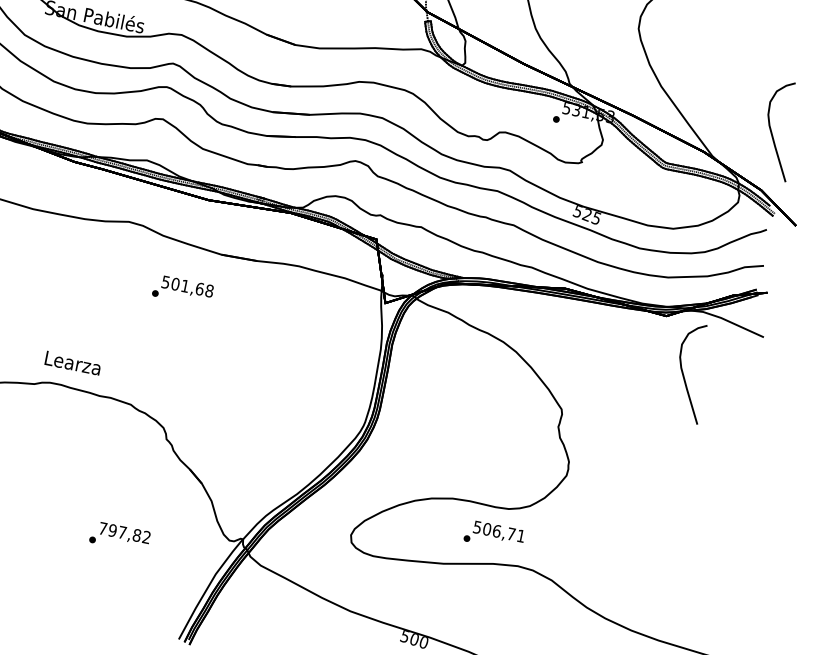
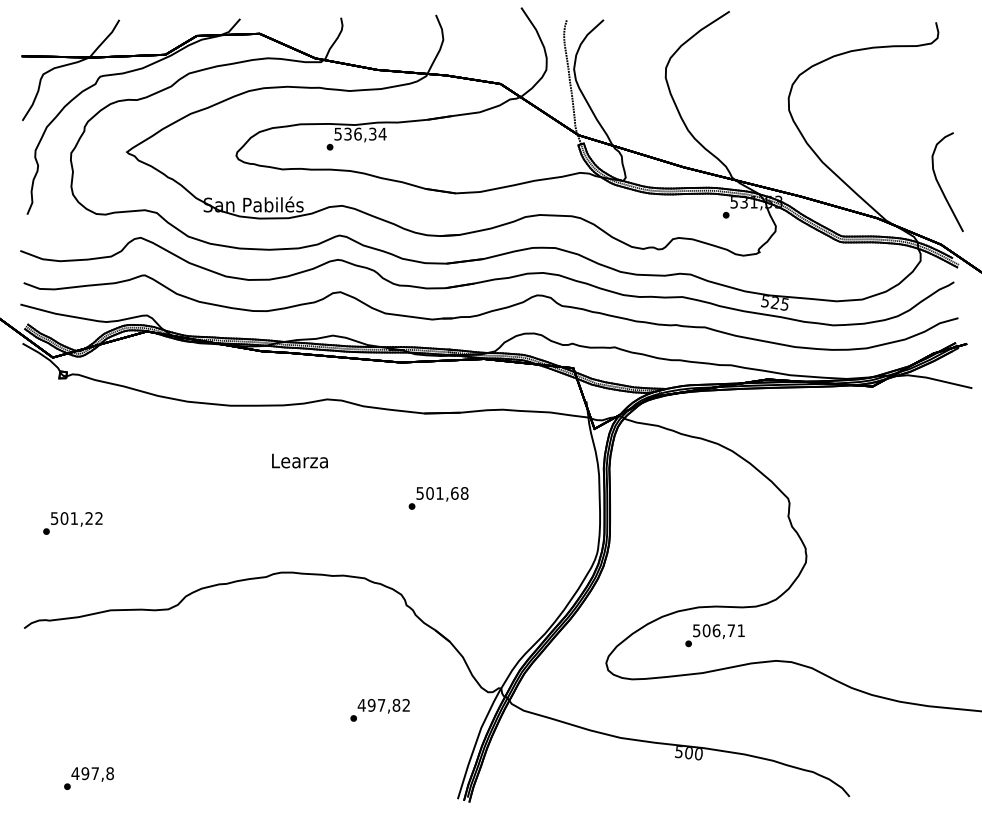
text: (182, 290) -> (438, 498), moved
text: (72, 362) -> (299, 460), moved
curve: (684, 374) -> (901, 440), removed
text: (102, 528) -> (361, 705), 797,82 -> 497,82
text: (493, 535) -> (714, 635), moved

